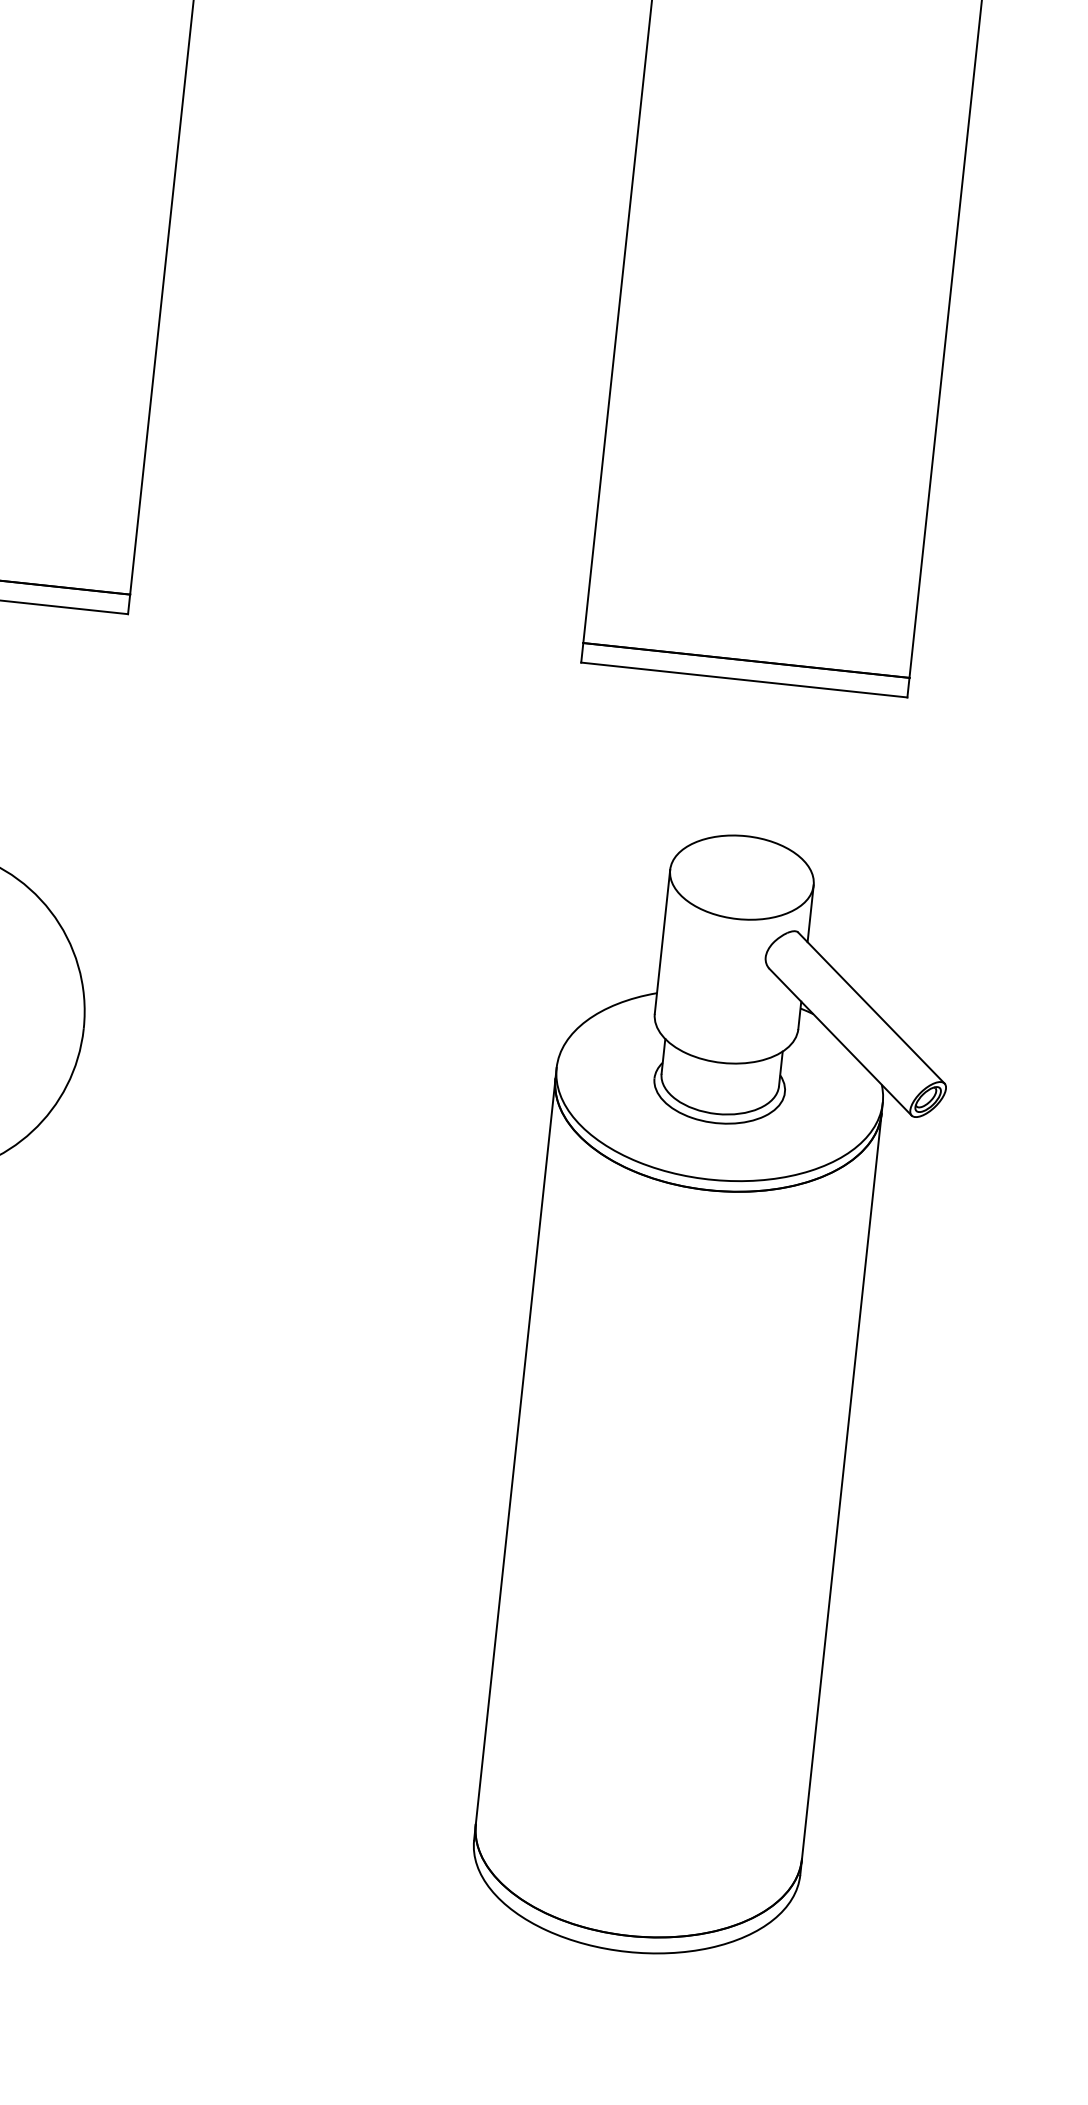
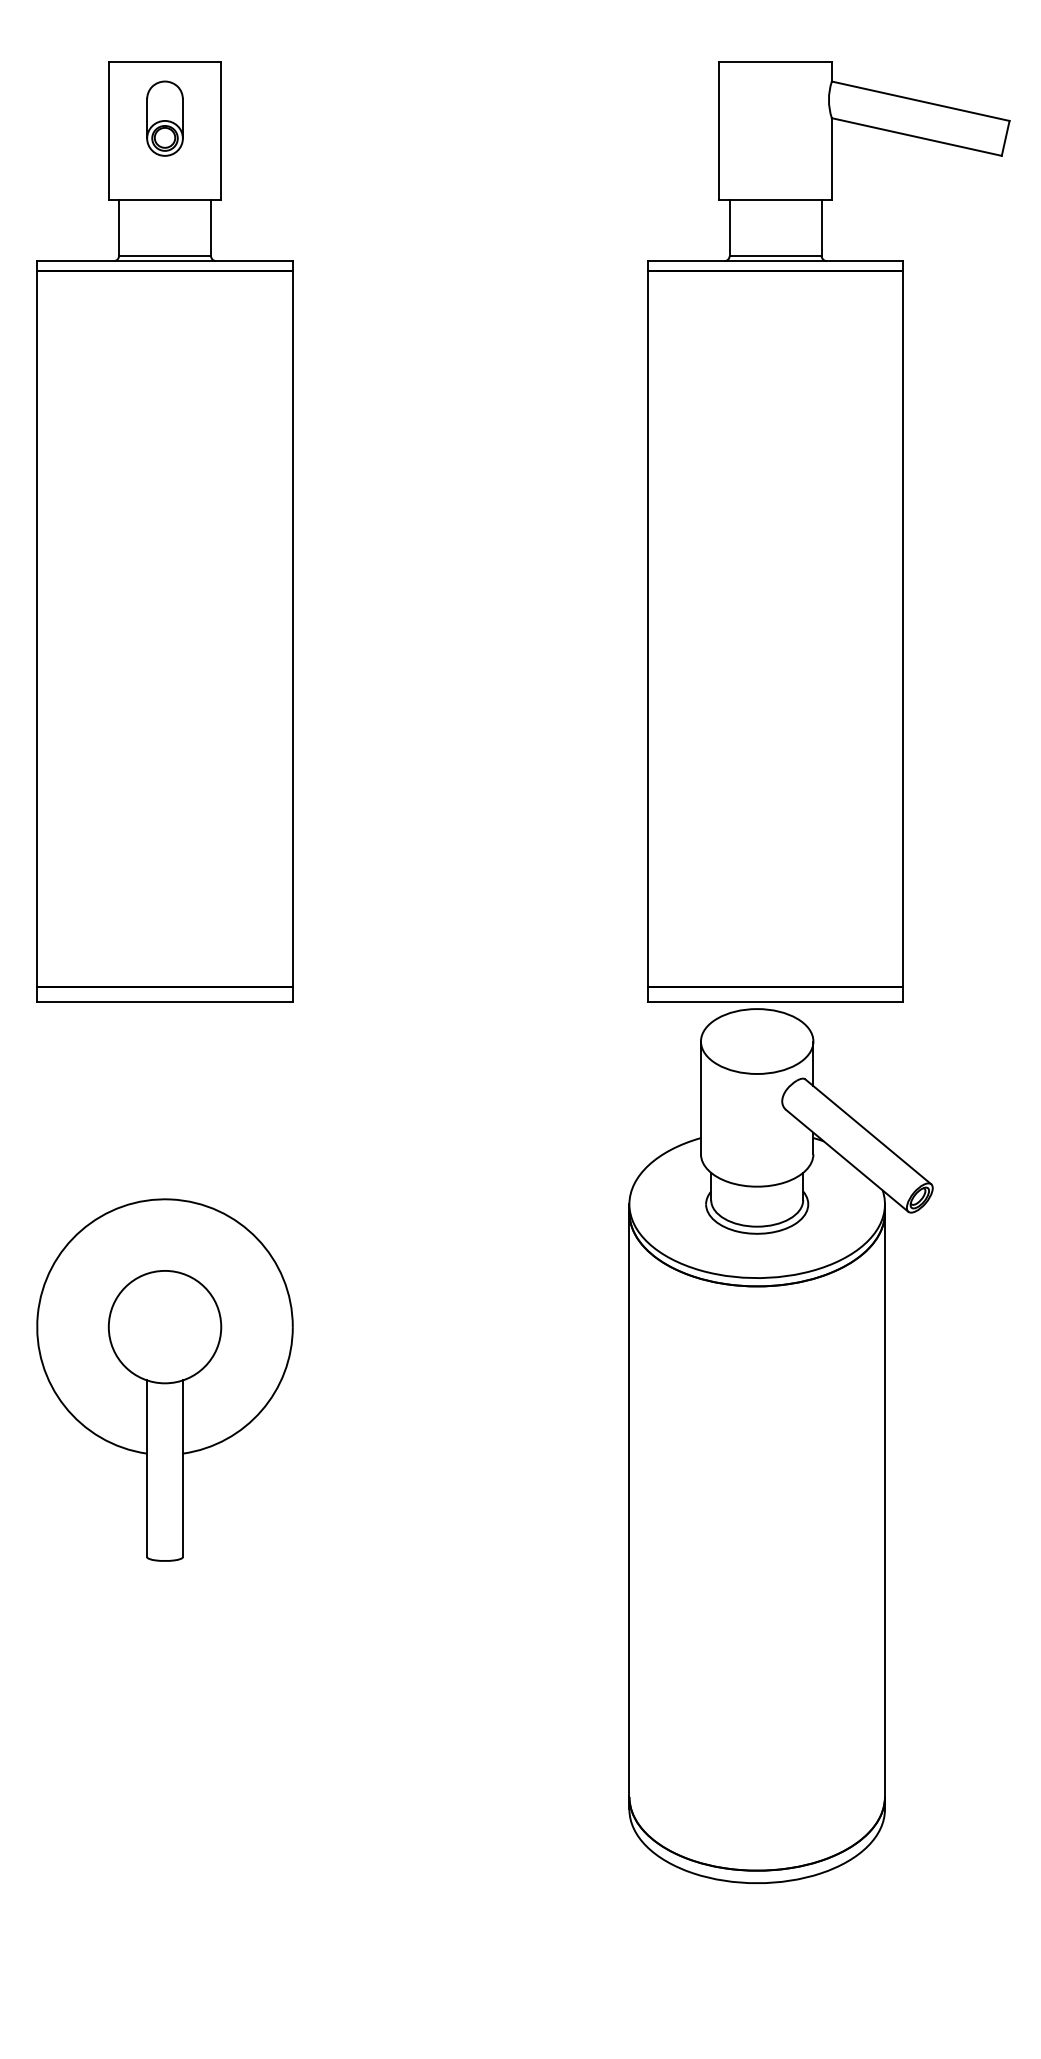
part: (716, 1396) -> (780, 1445), moved

